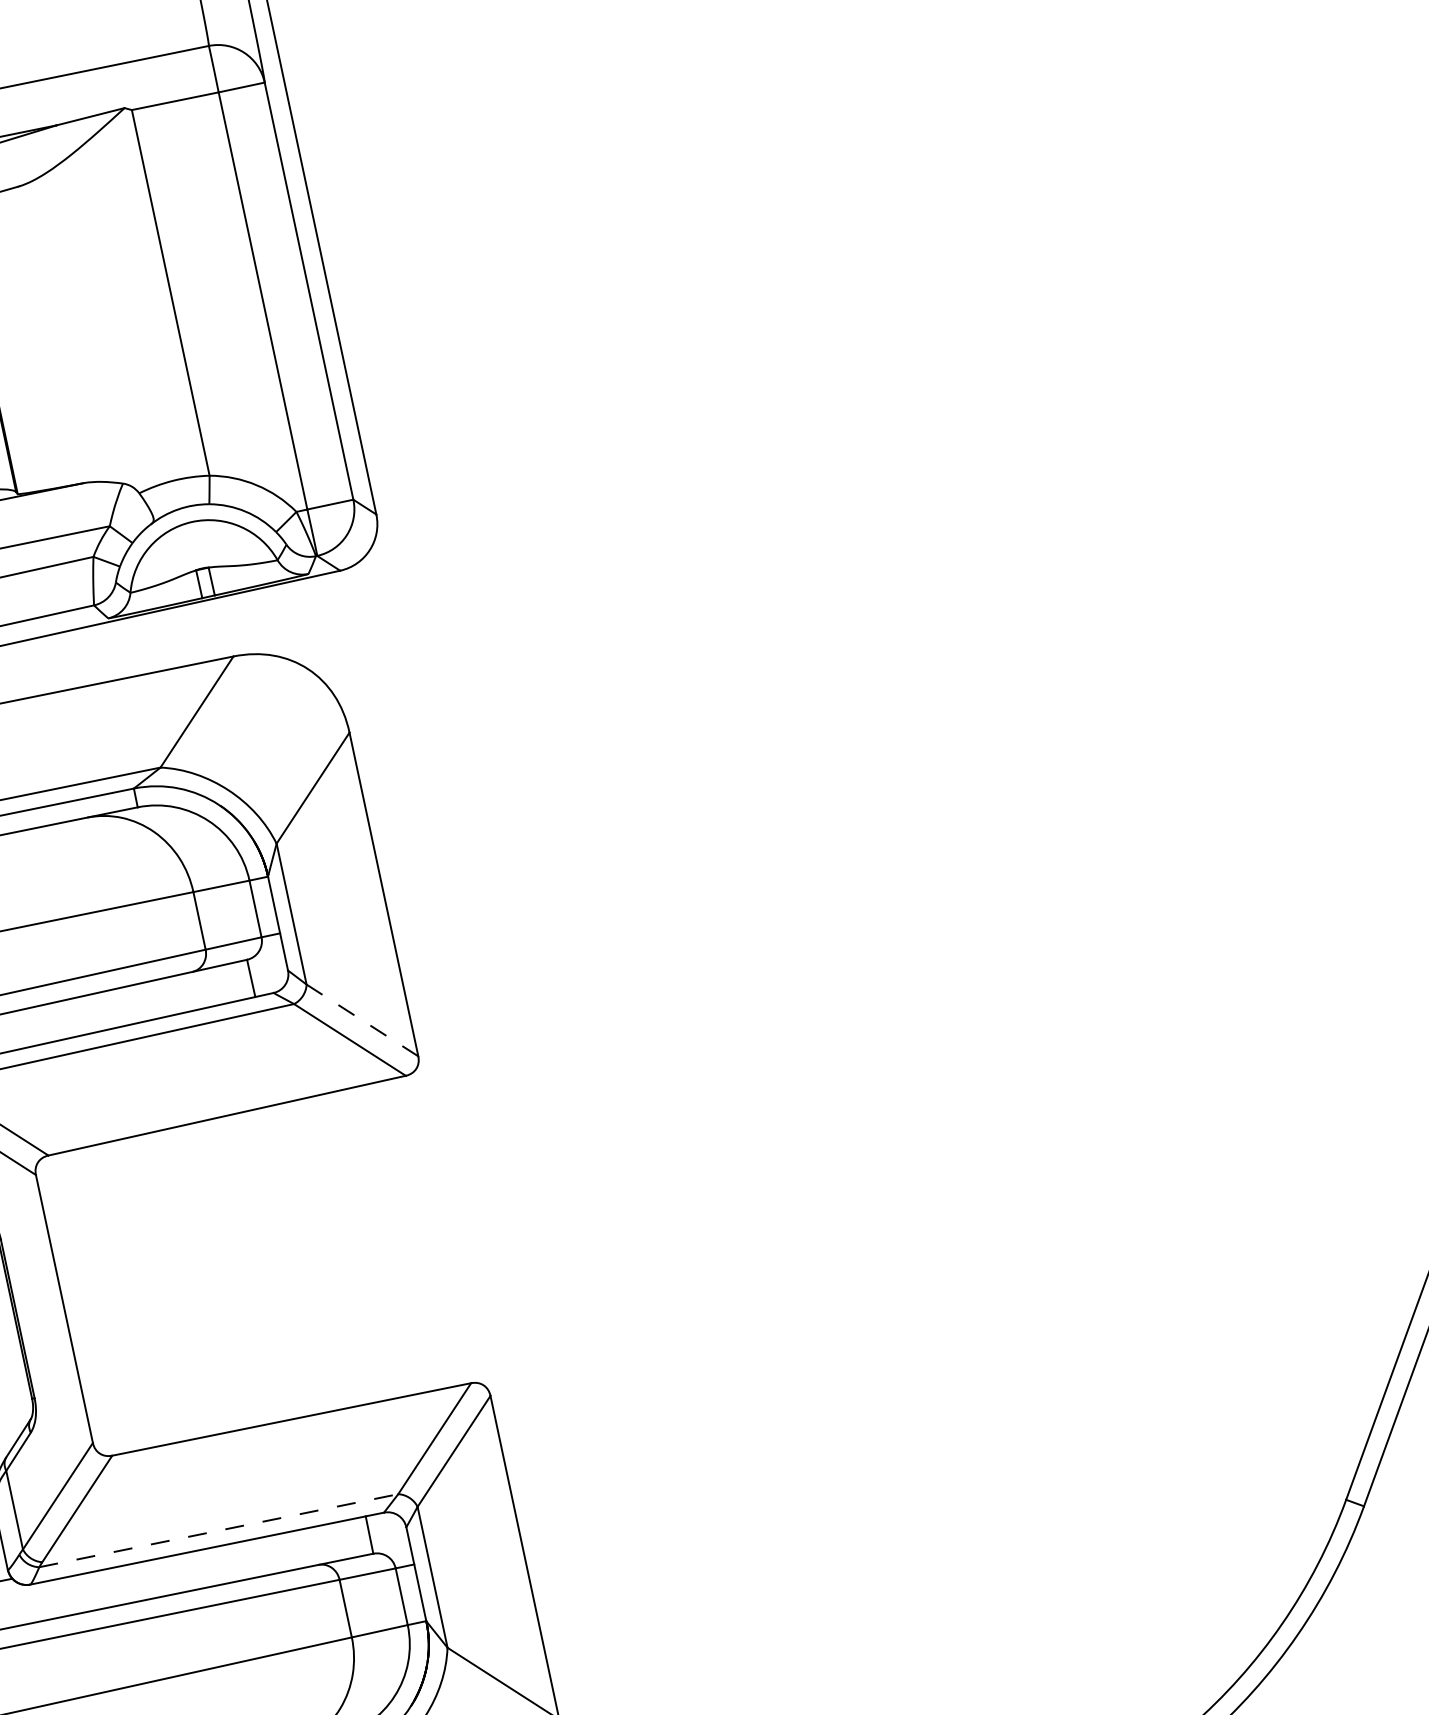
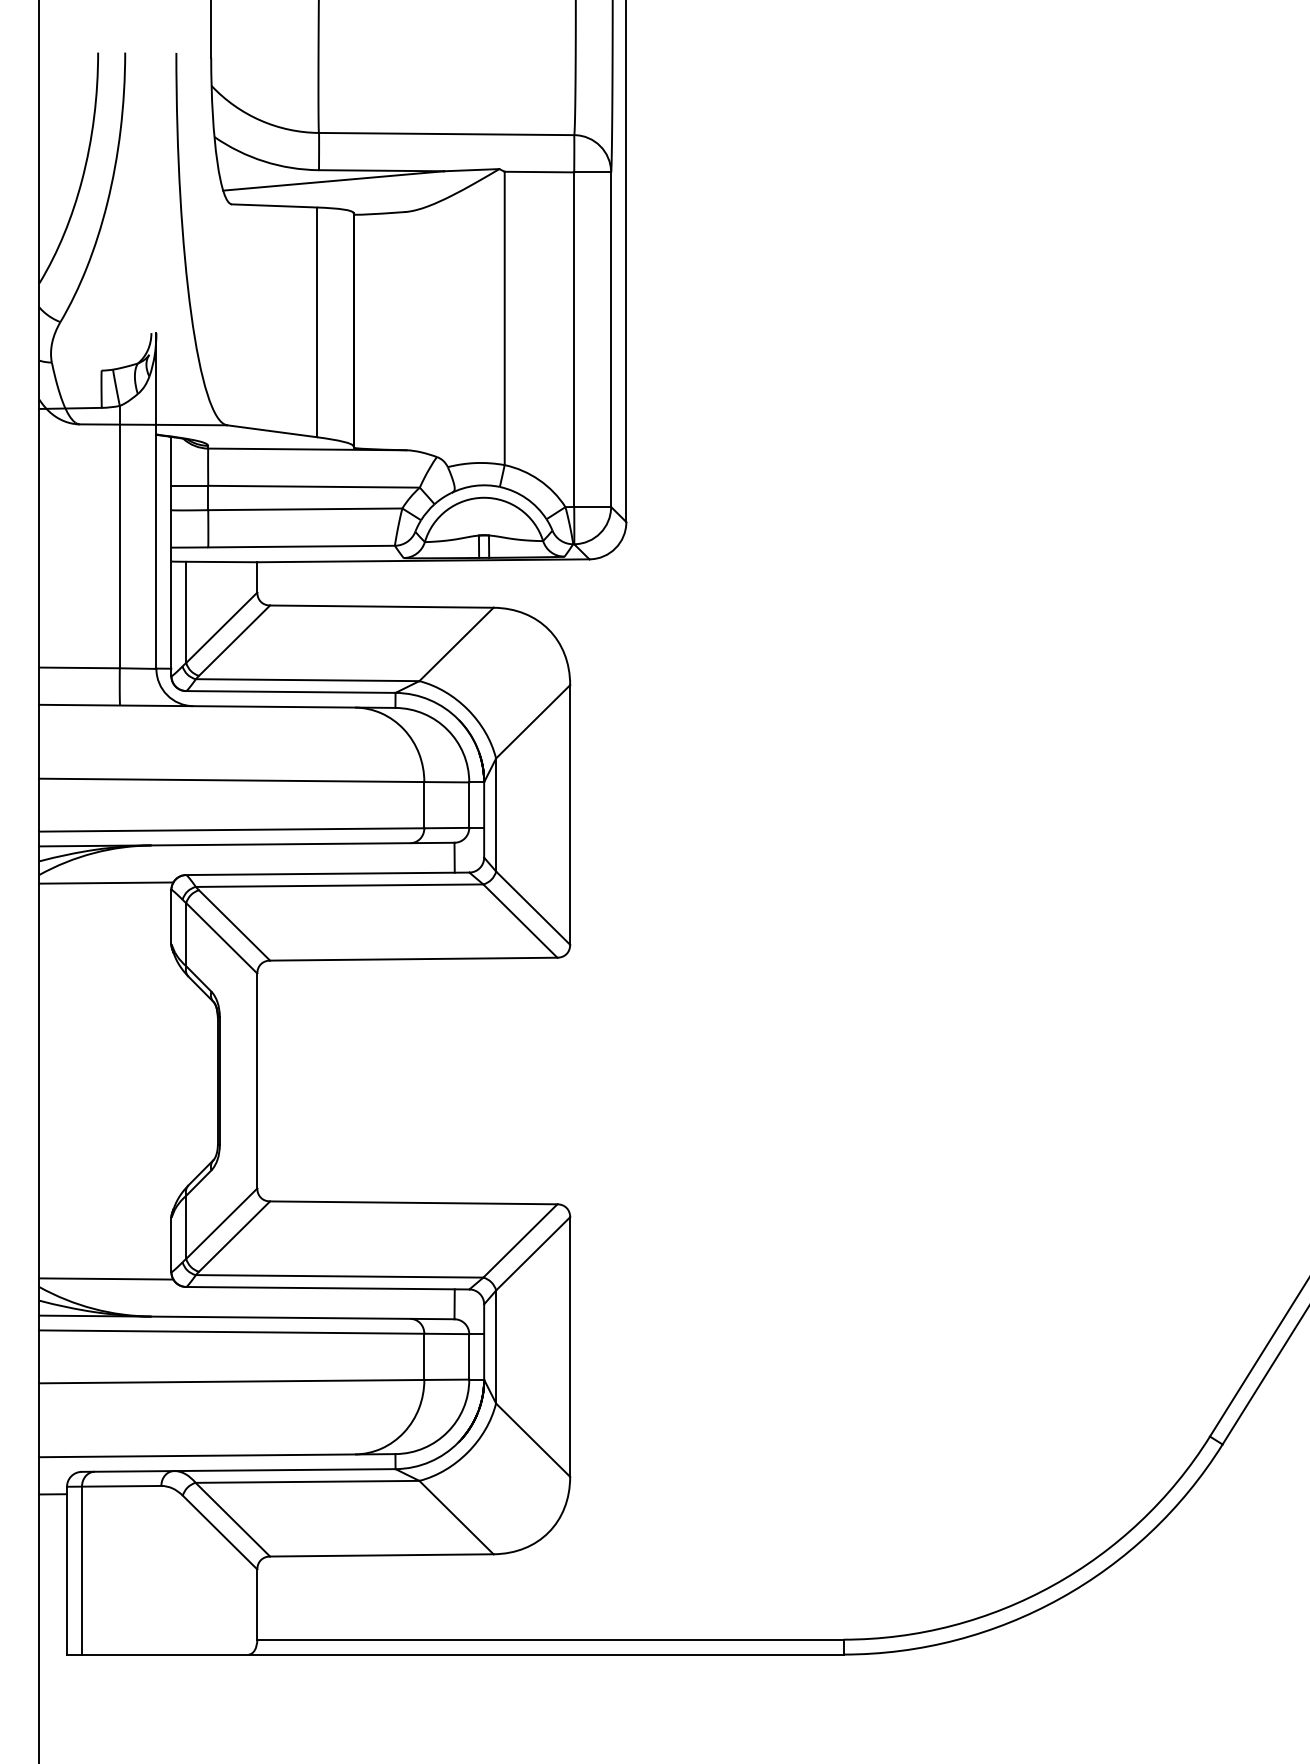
line: (361, 1019) -> (532, 907), dashed -> solid
line: (218, 1530) -> (339, 1276), dashed -> solid

